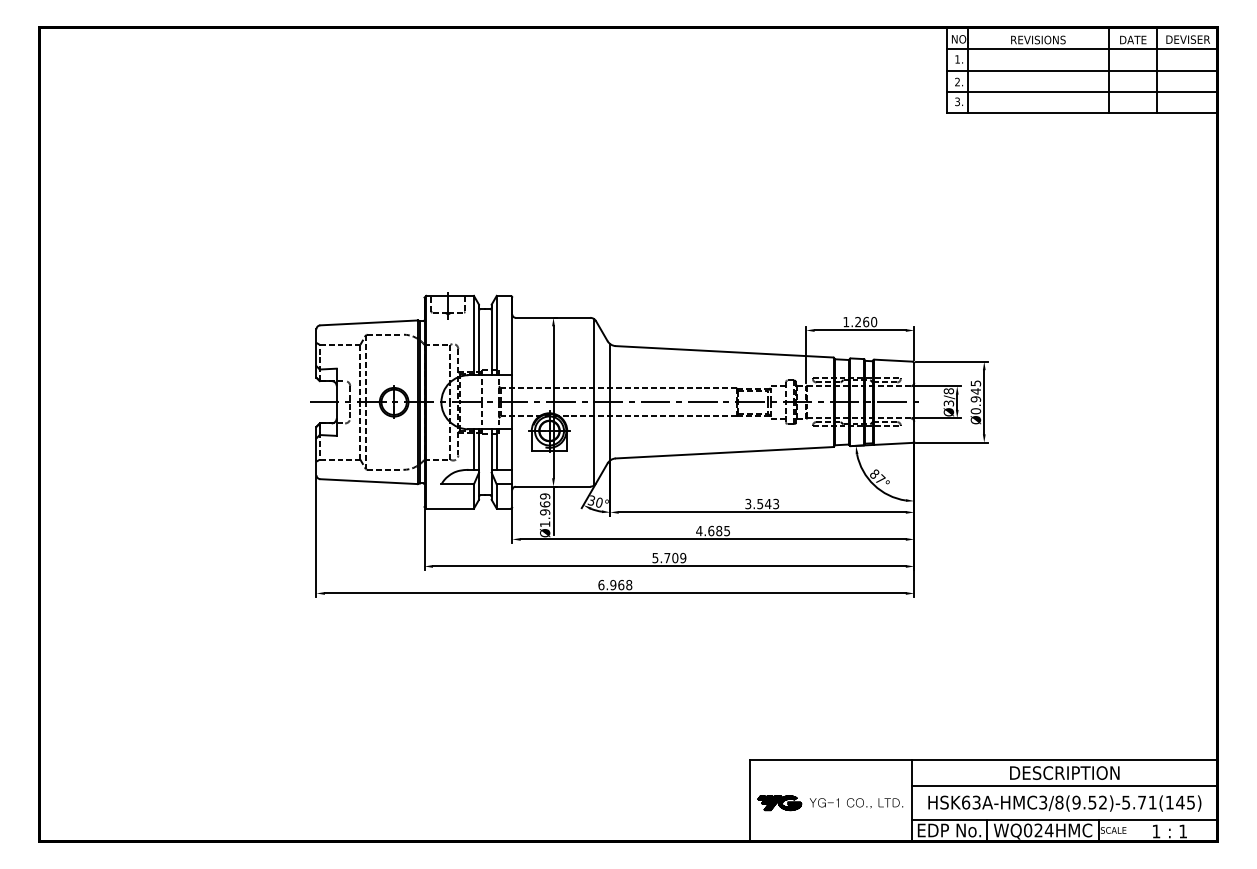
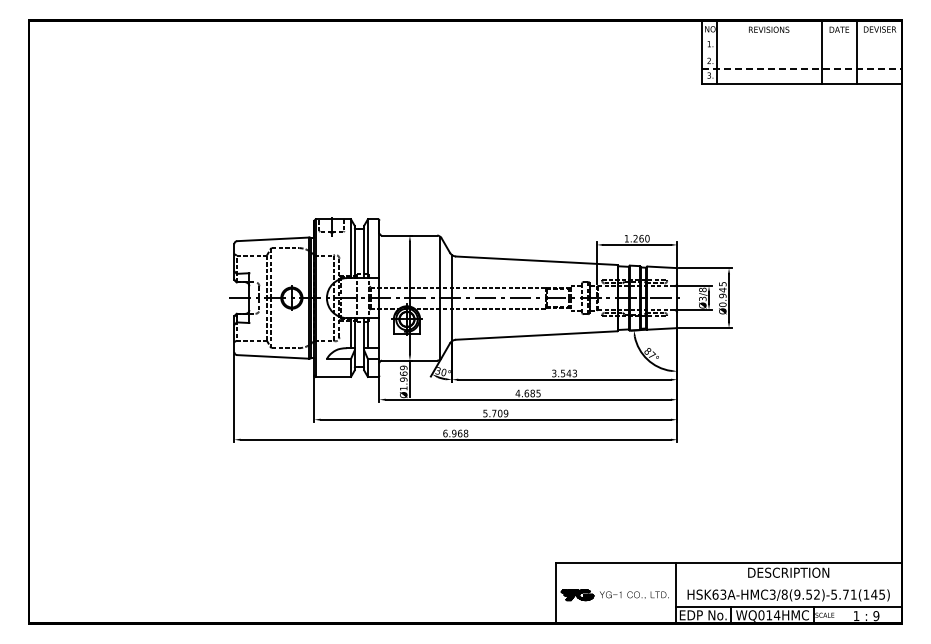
line: (1082, 49) -> (801, 36), removed
line: (1082, 70) -> (801, 52), removed
line: (1083, 92) -> (802, 68), solid -> dashed
line: (1064, 786) -> (788, 582), removed
text: (1037, 830) -> (768, 615), WQ024HMC -> WQ014HMC
text: (1183, 832) -> (876, 616), 1 -> 9

